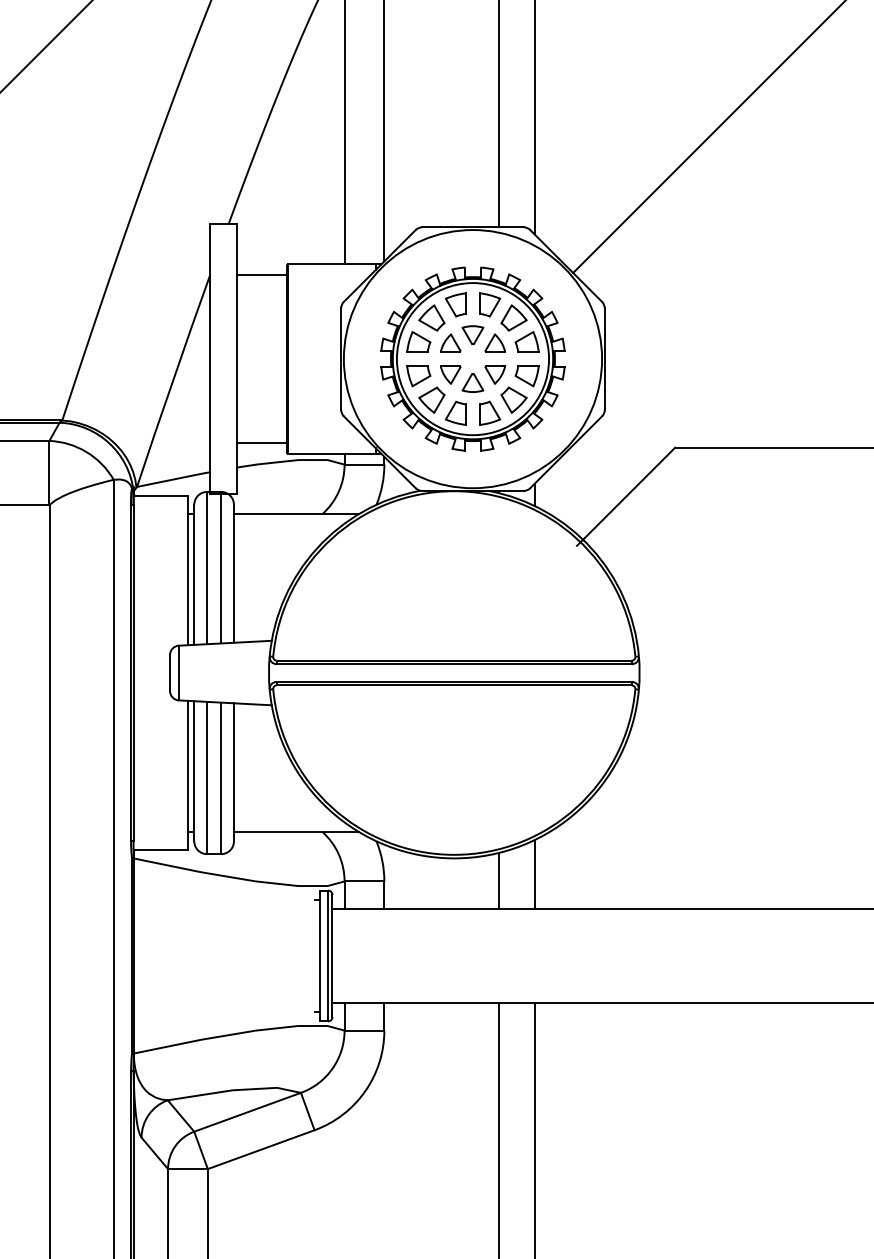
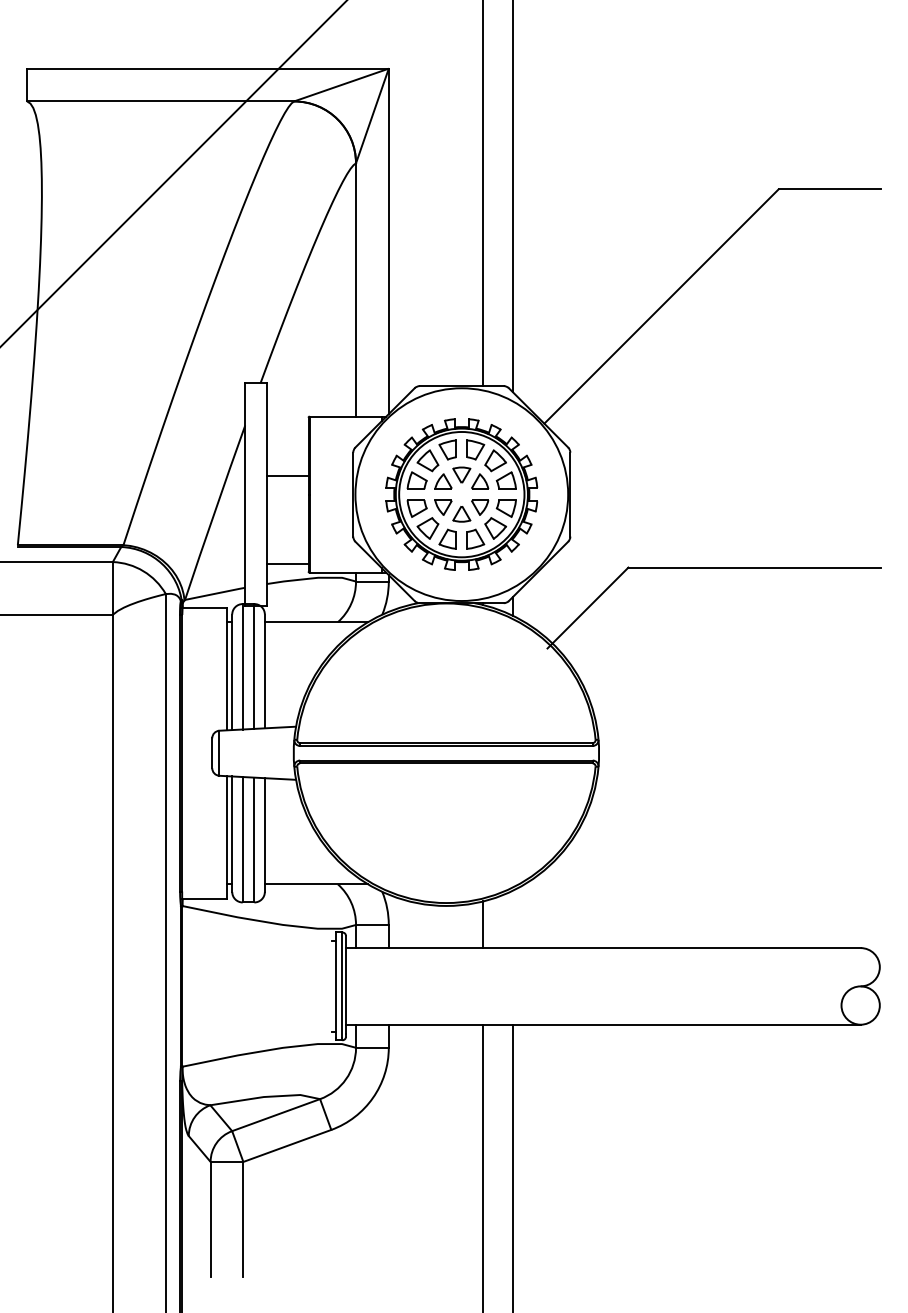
line: (261, 275) -> (287, 476), moved
line: (534, 874) -> (512, 919), removed

